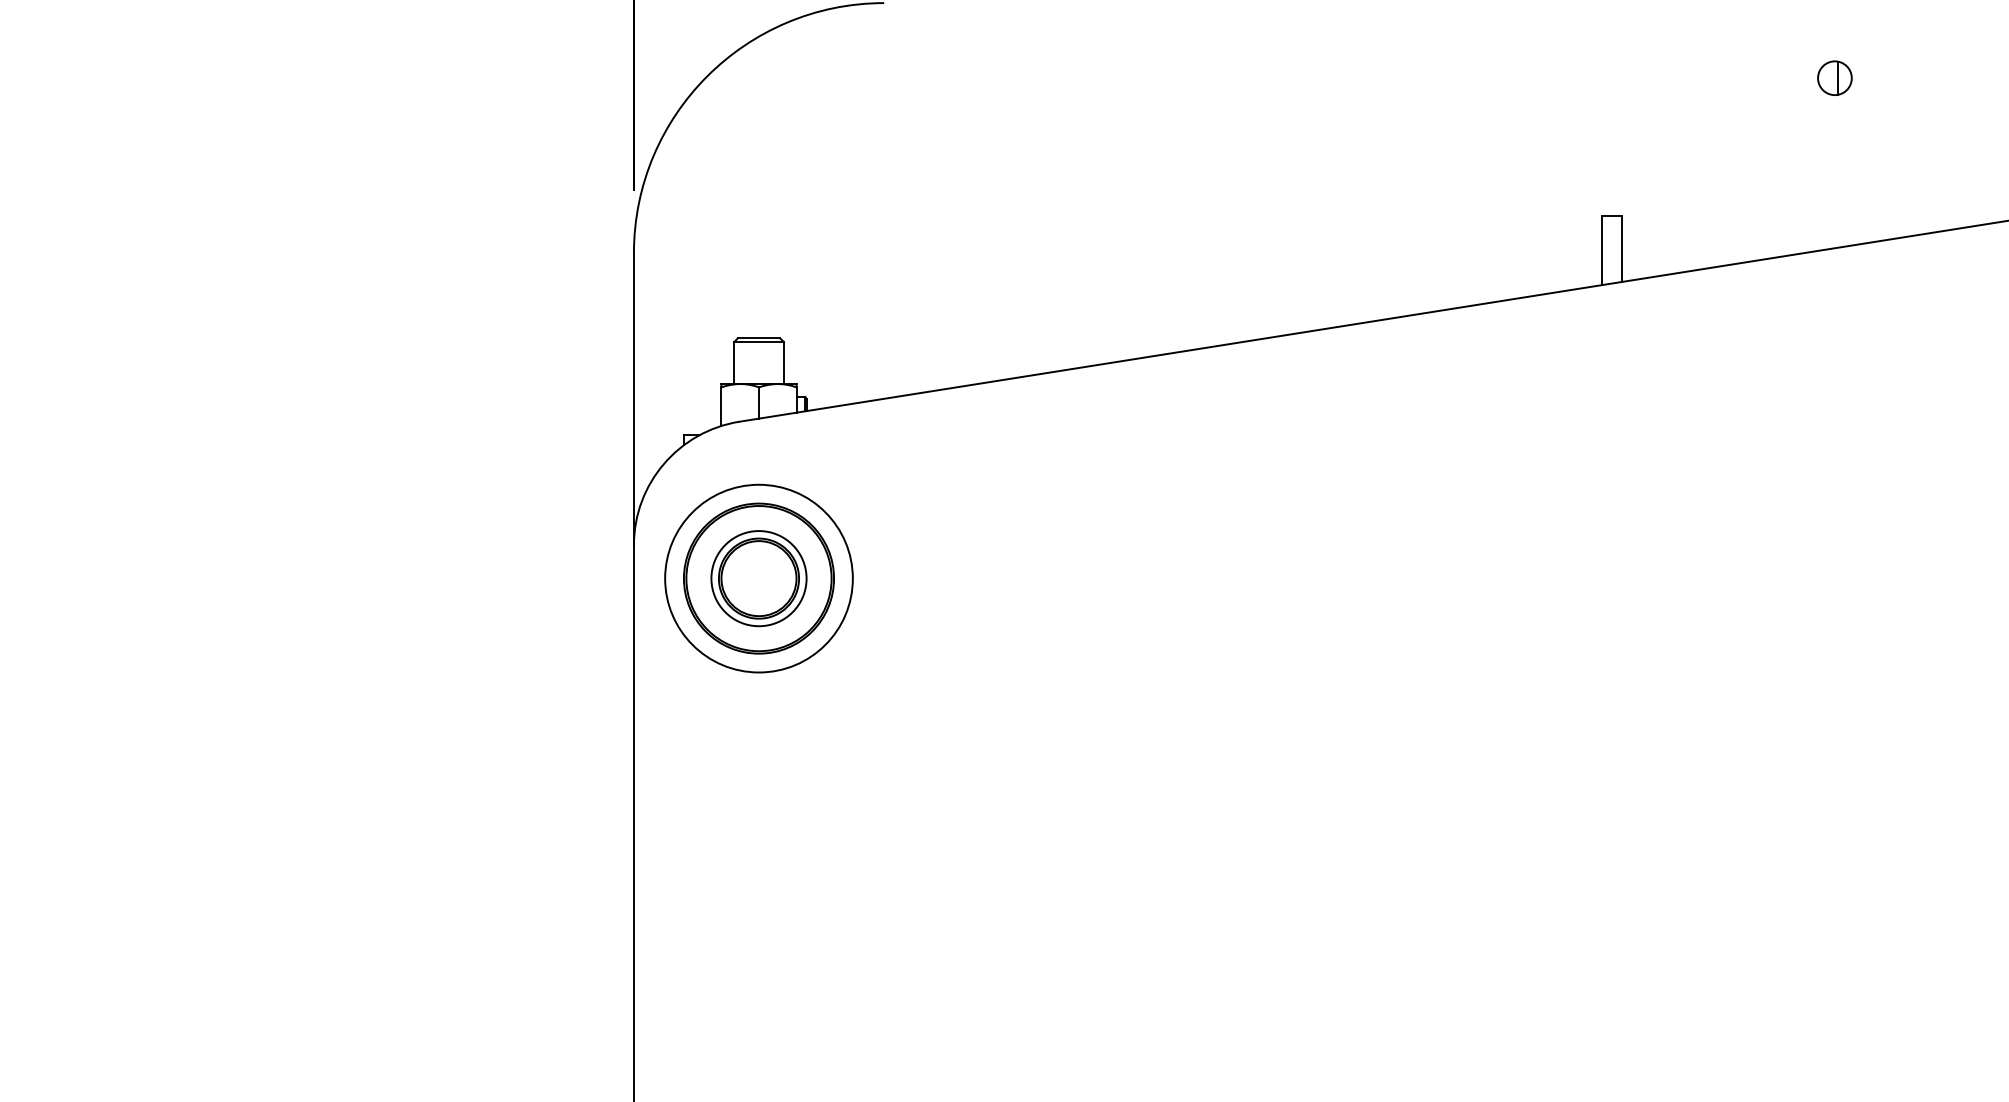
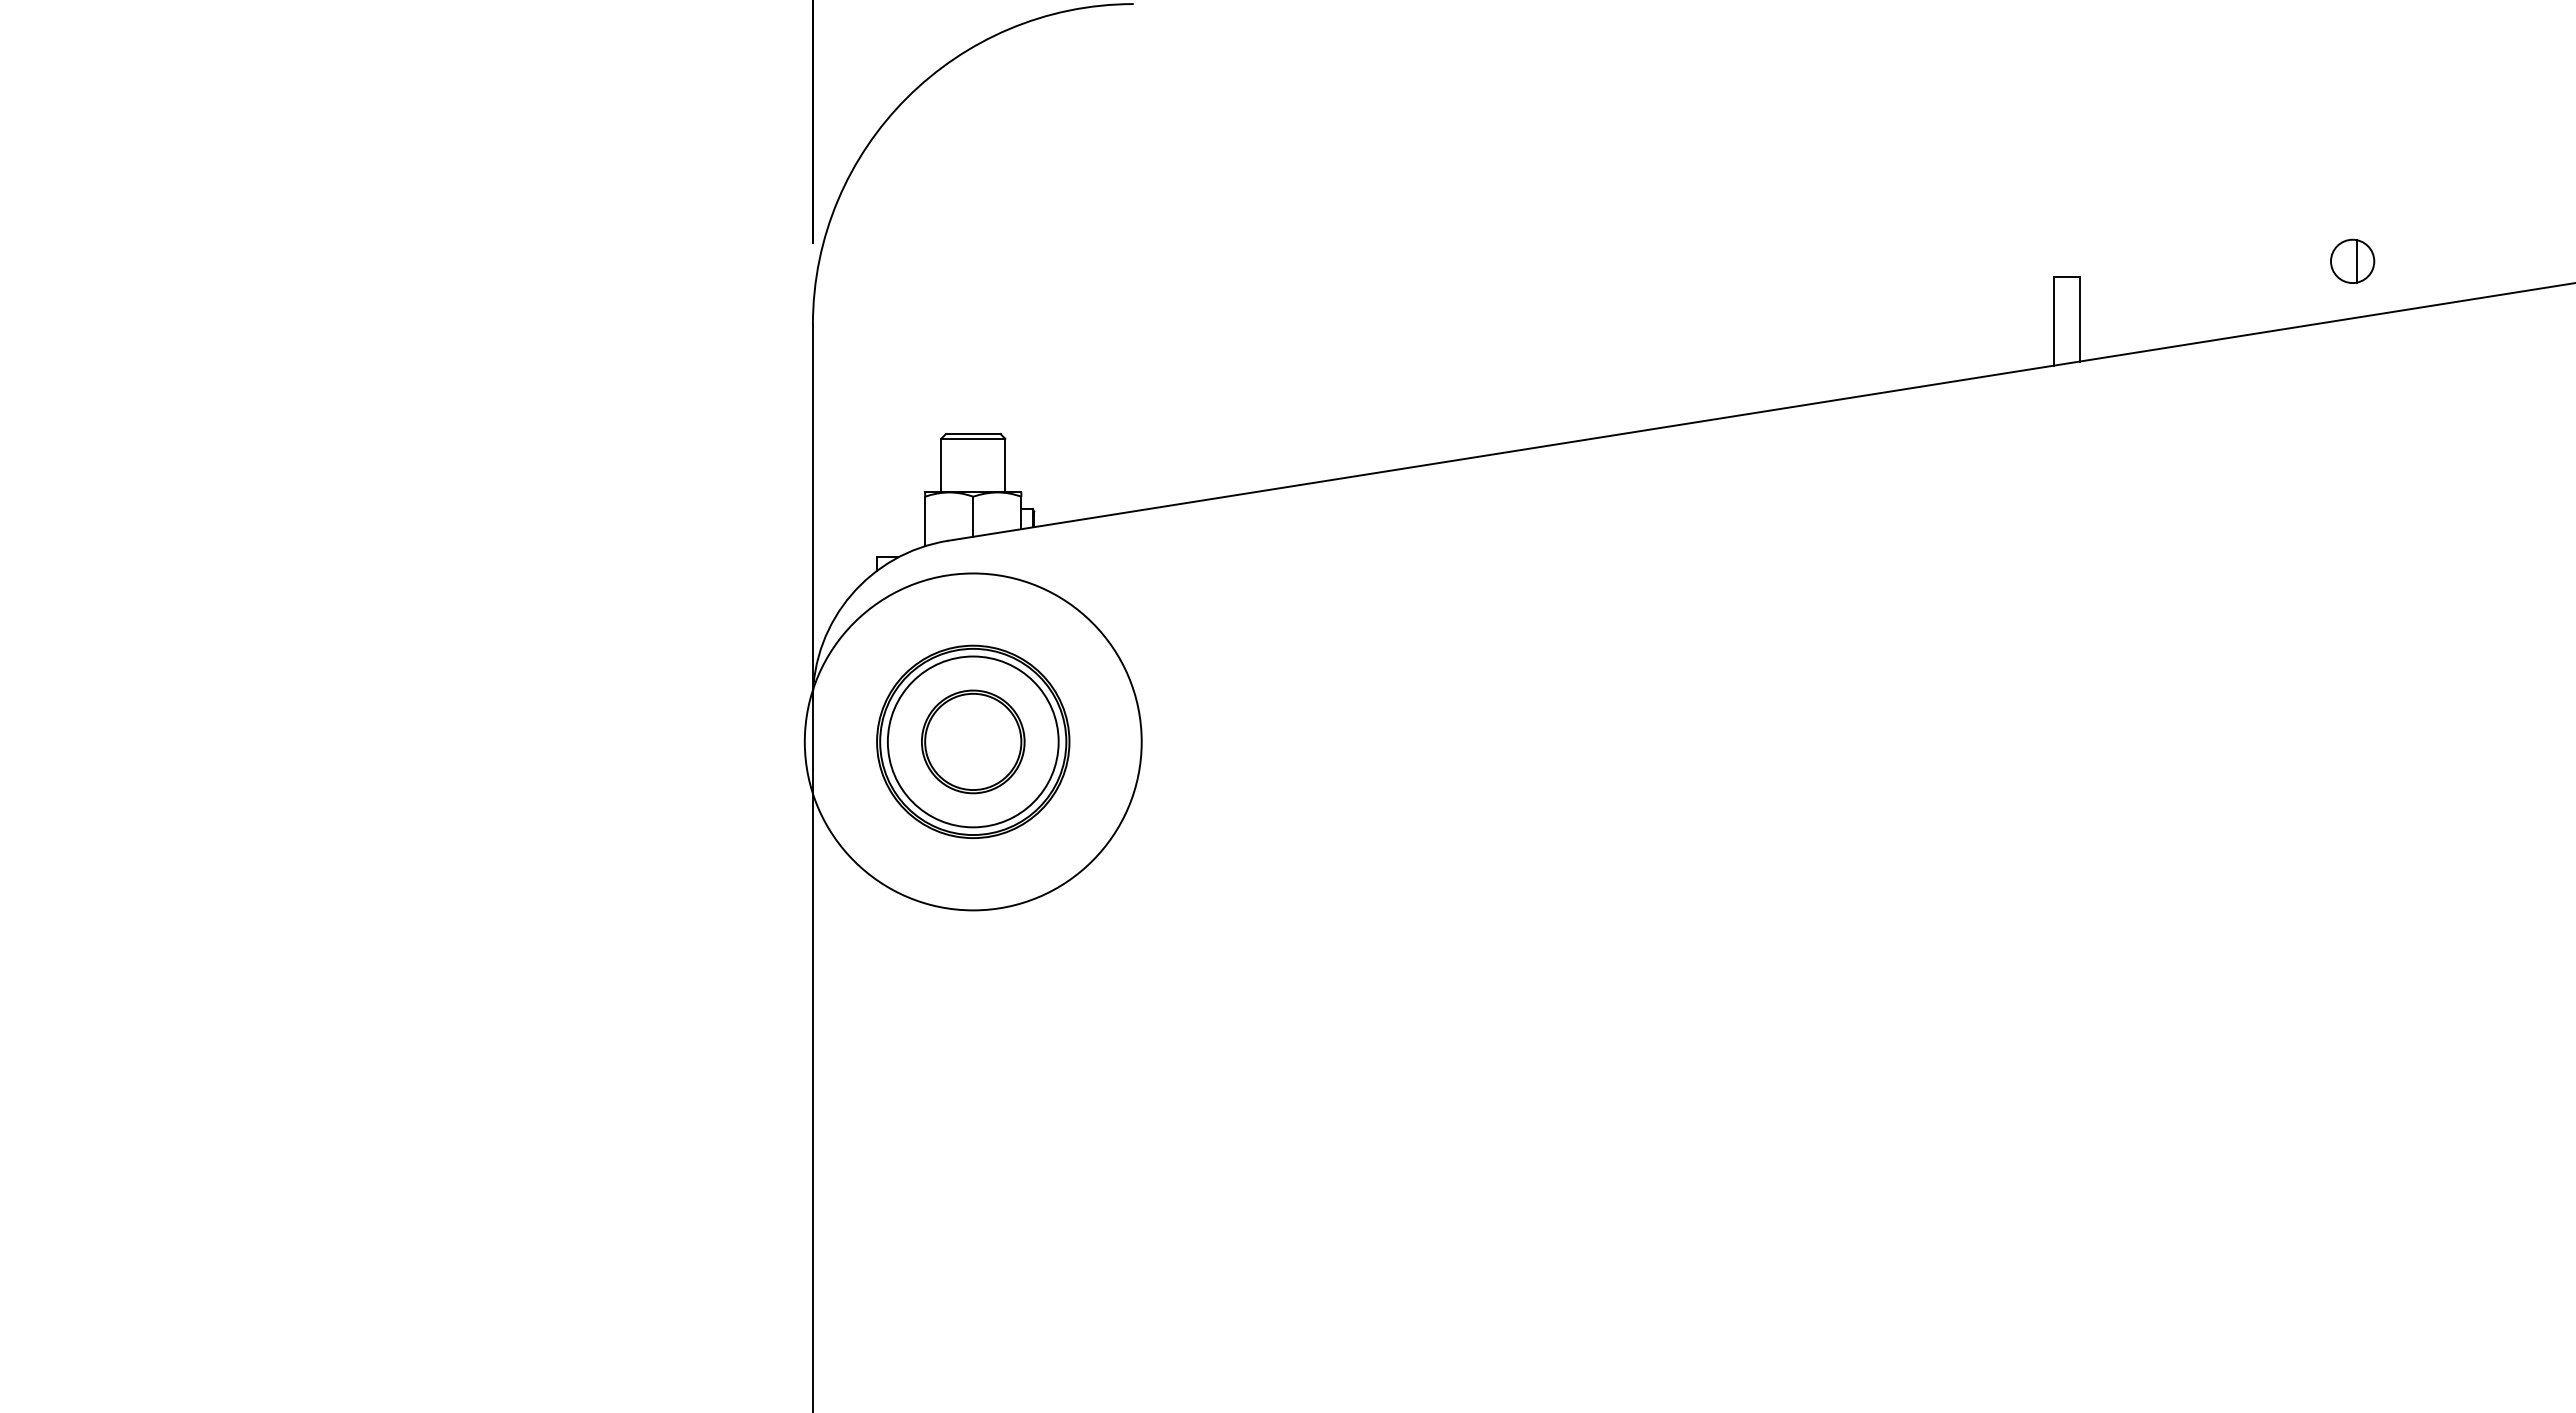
part: (1834, 77) -> (2352, 260), moved
circle: (758, 578) -> (972, 741), size x1.4
circle: (759, 578) -> (973, 741), size x1.4

